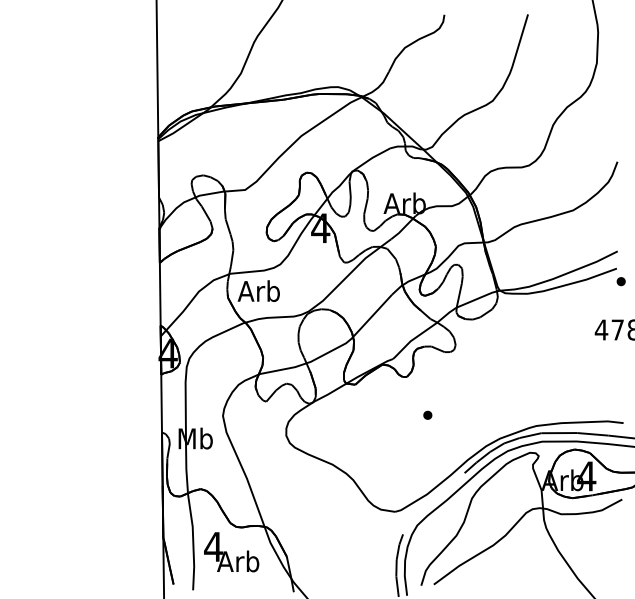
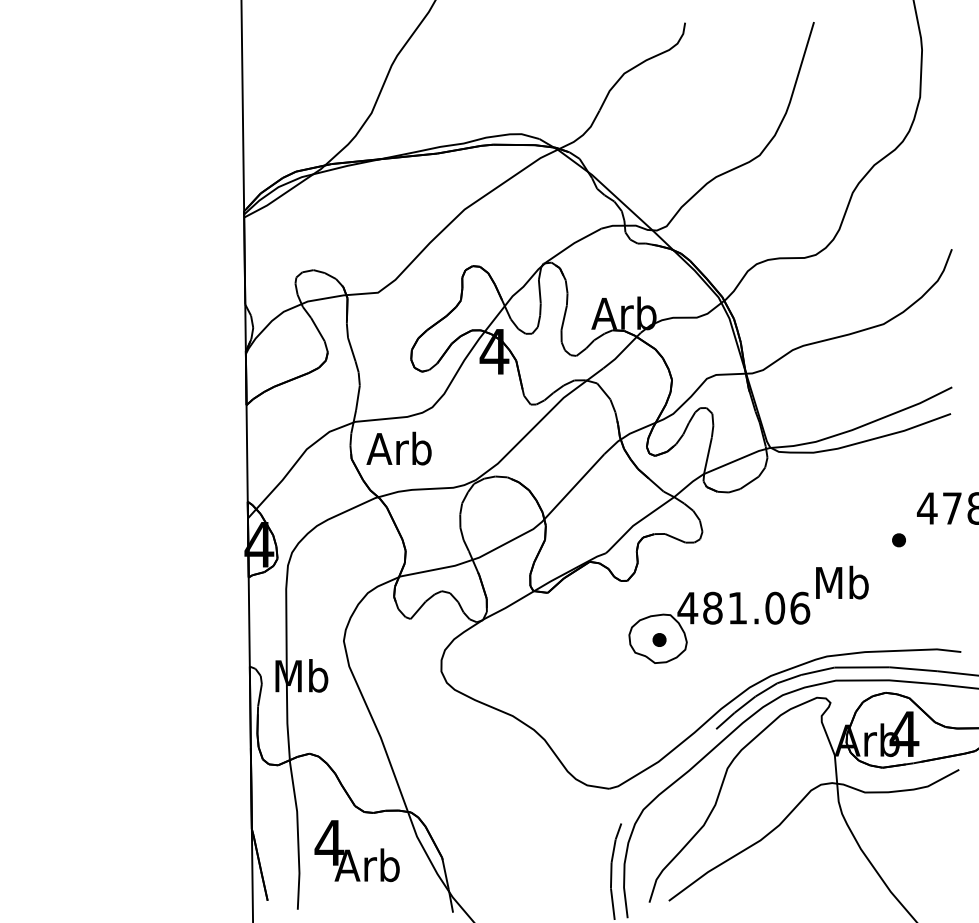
part: (620, 281) -> (897, 540), moved
part: (485, 399) -> (748, 615), added

